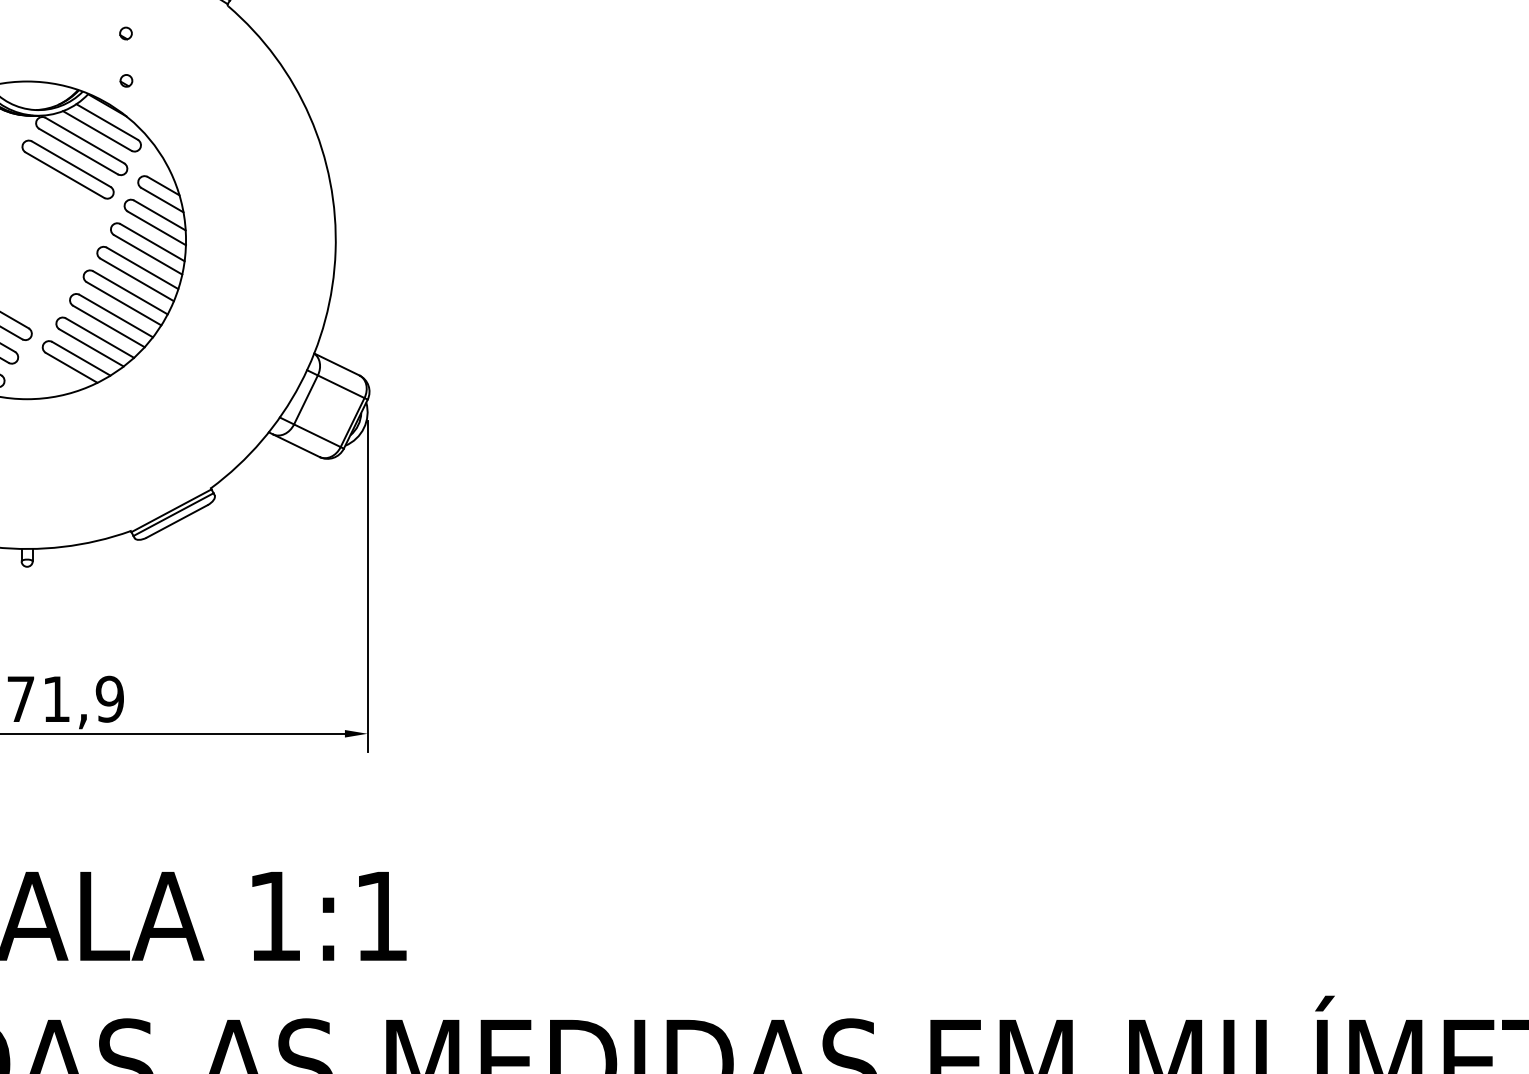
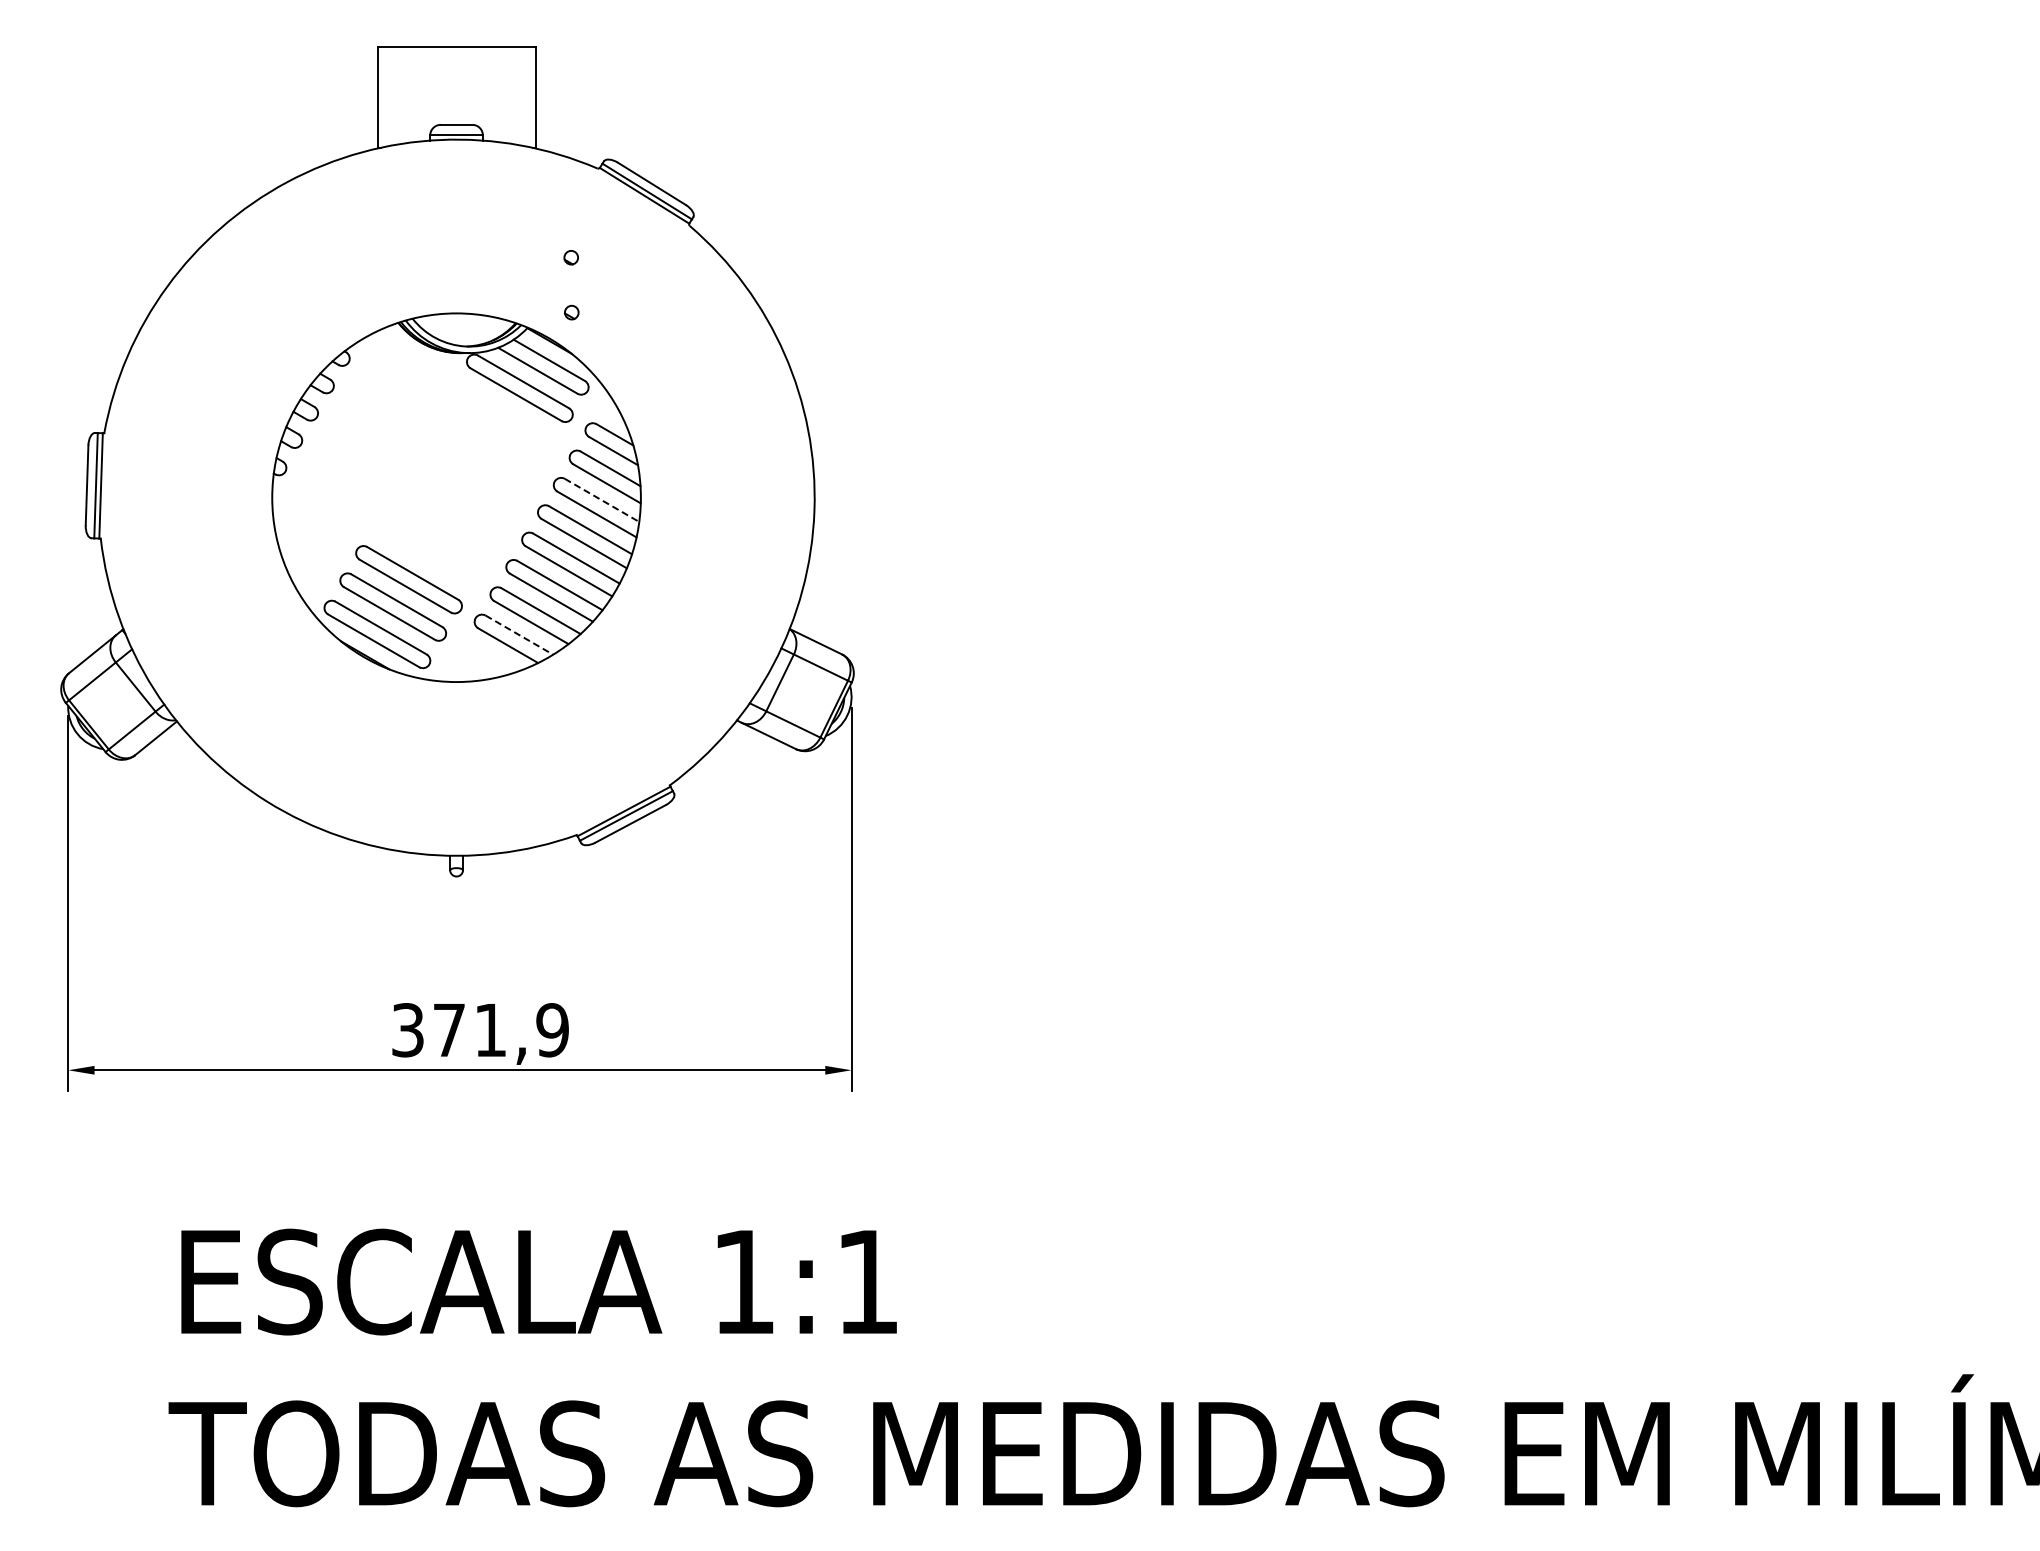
part: (67, 169) -> (503, 415), removed
line: (152, 242) -> (602, 500), solid -> dashed
line: (81, 359) -> (519, 635), solid -> dashed

